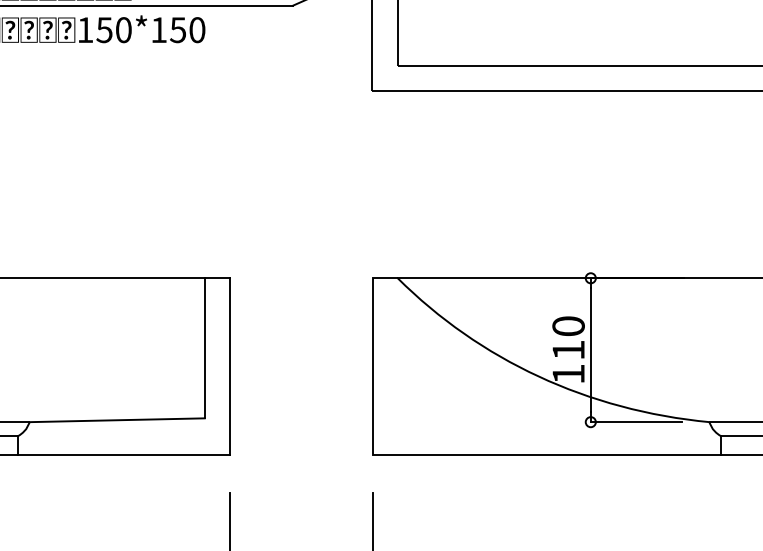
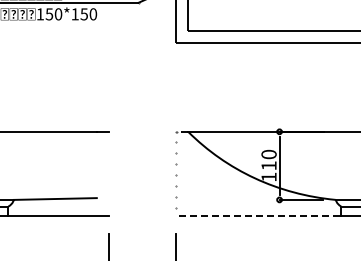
line: (204, 347) -> (96, 164), removed
line: (229, 366) -> (108, 173), removed
line: (444, 455) -> (210, 215), solid -> dashed

